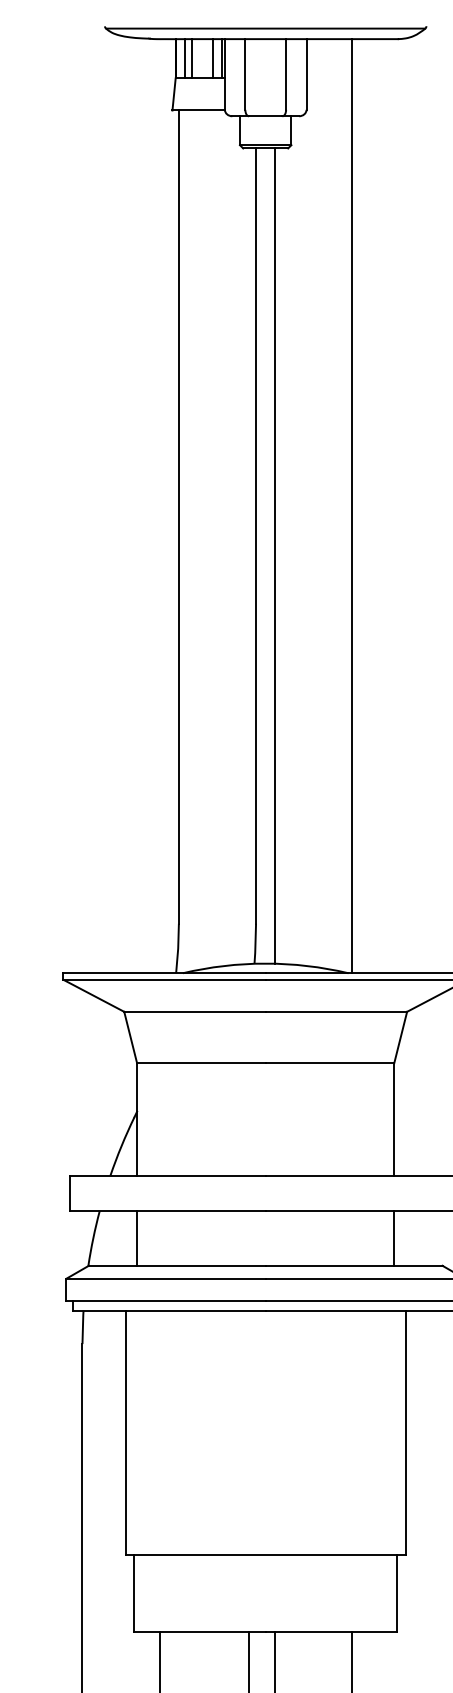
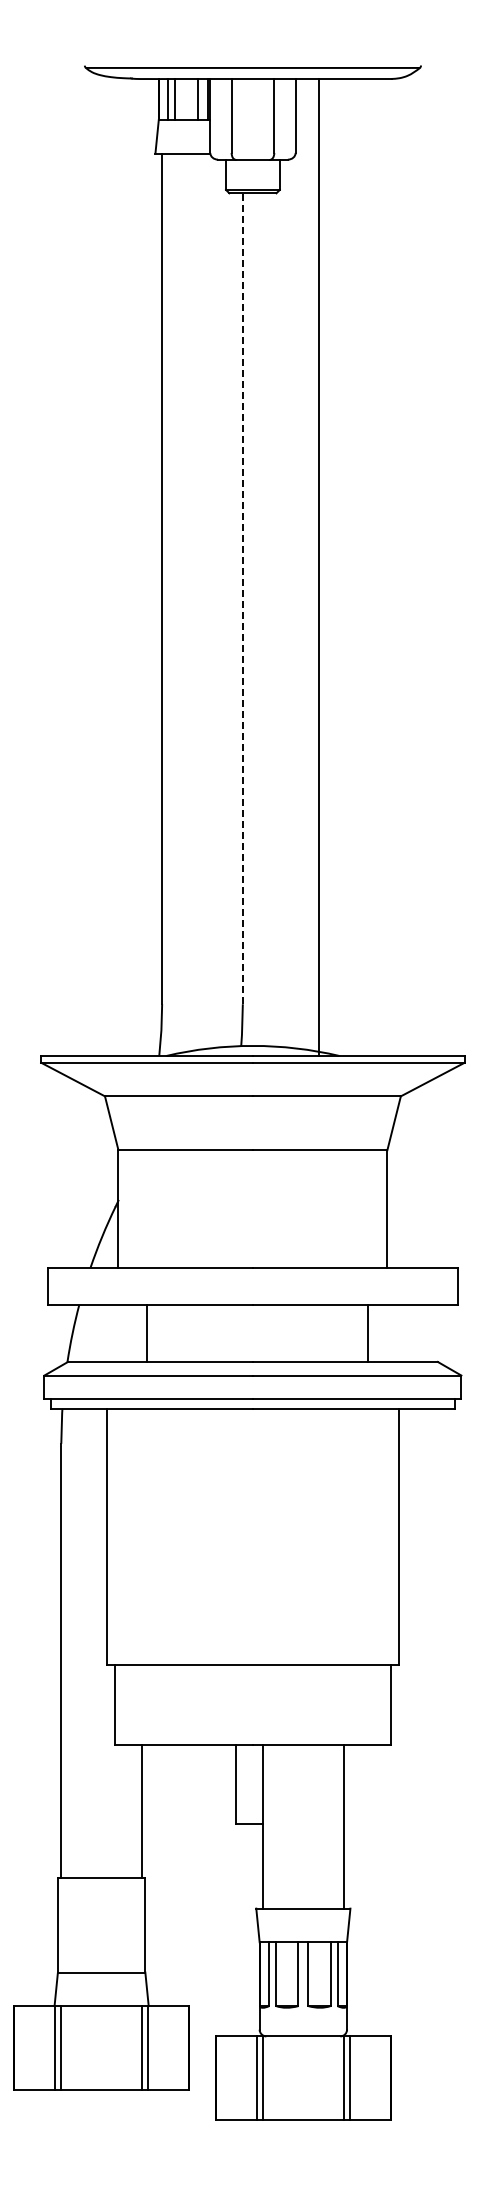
line: (352, 506) -> (318, 567), moved
line: (255, 535) -> (242, 598), solid -> dashed
line: (275, 555) -> (263, 619), removed
line: (137, 1237) -> (147, 1332), moved
line: (394, 1237) -> (368, 1332), moved

